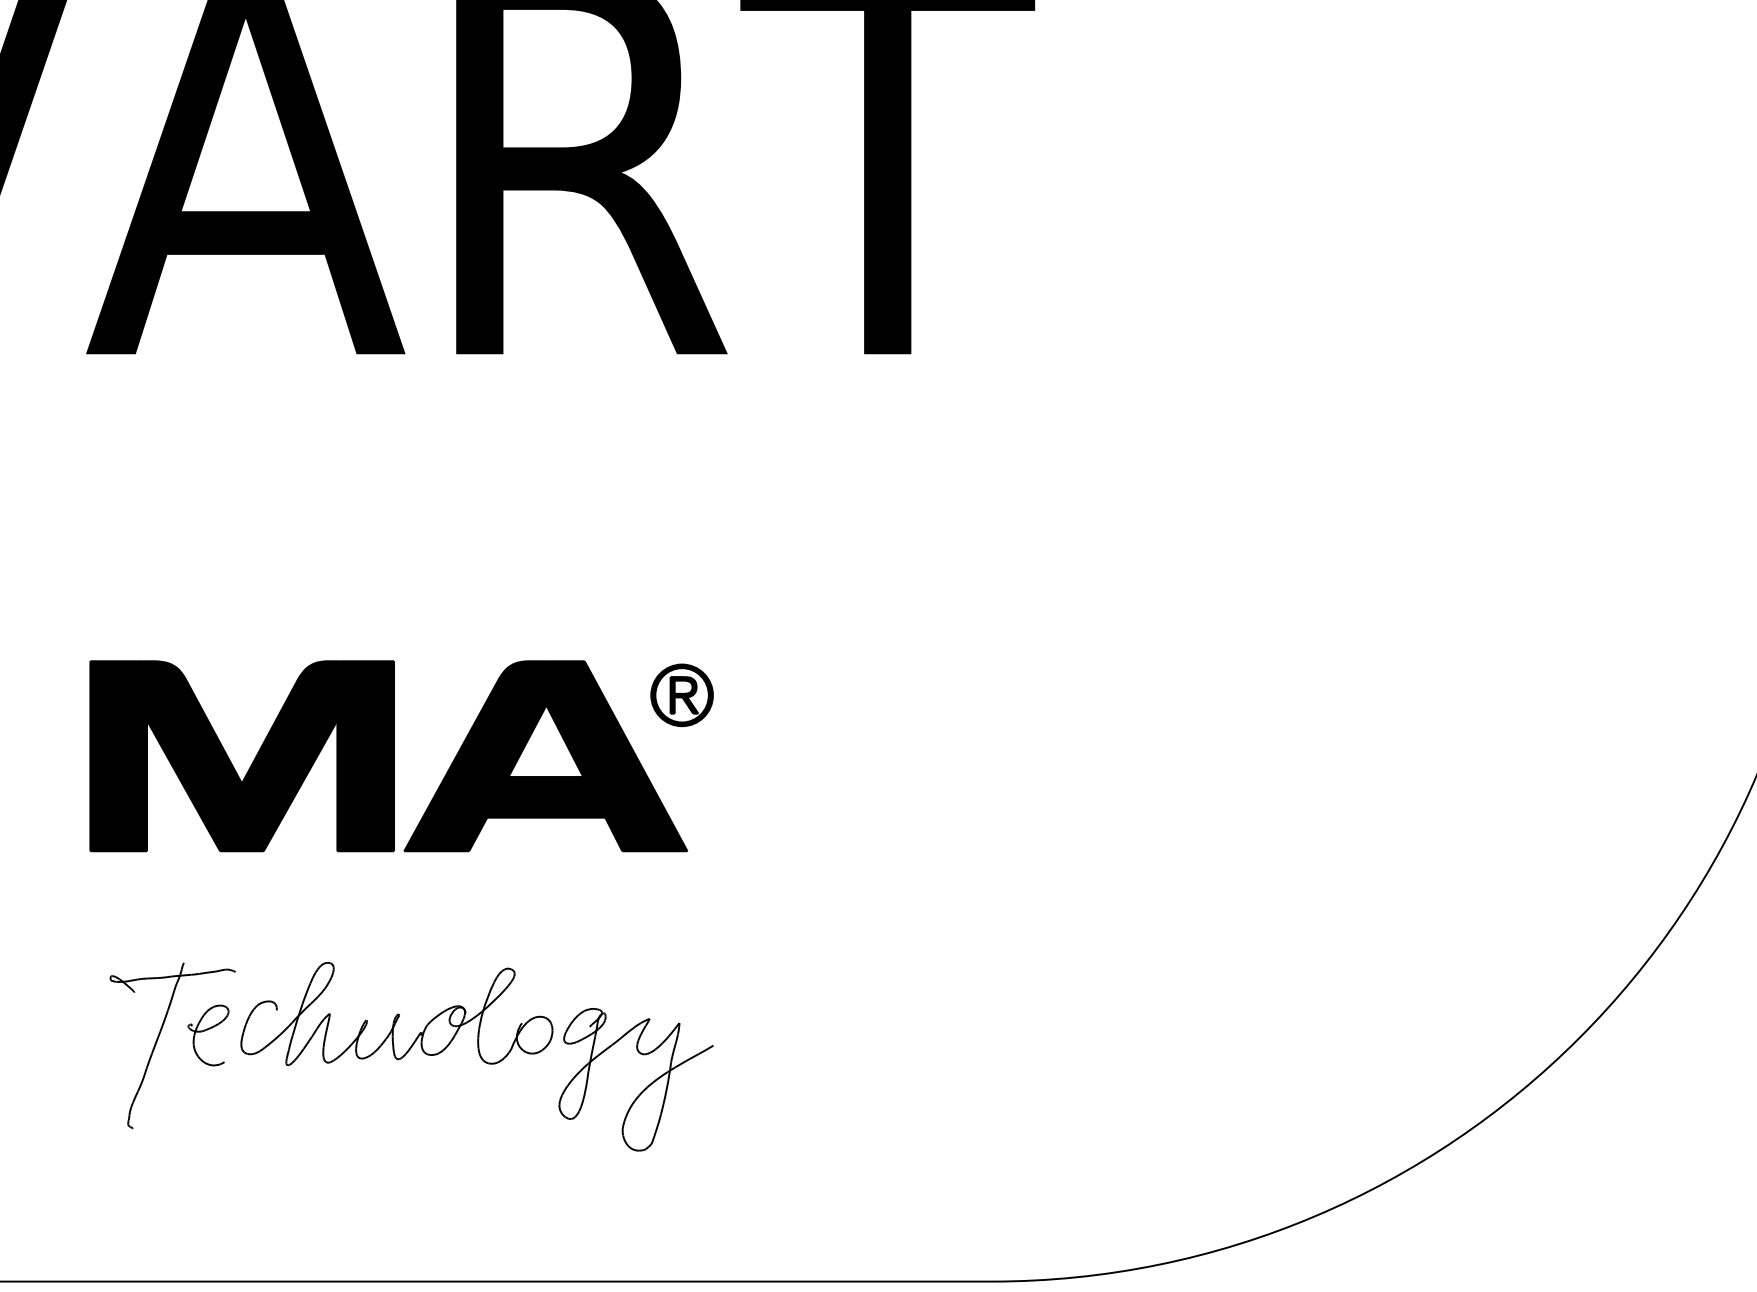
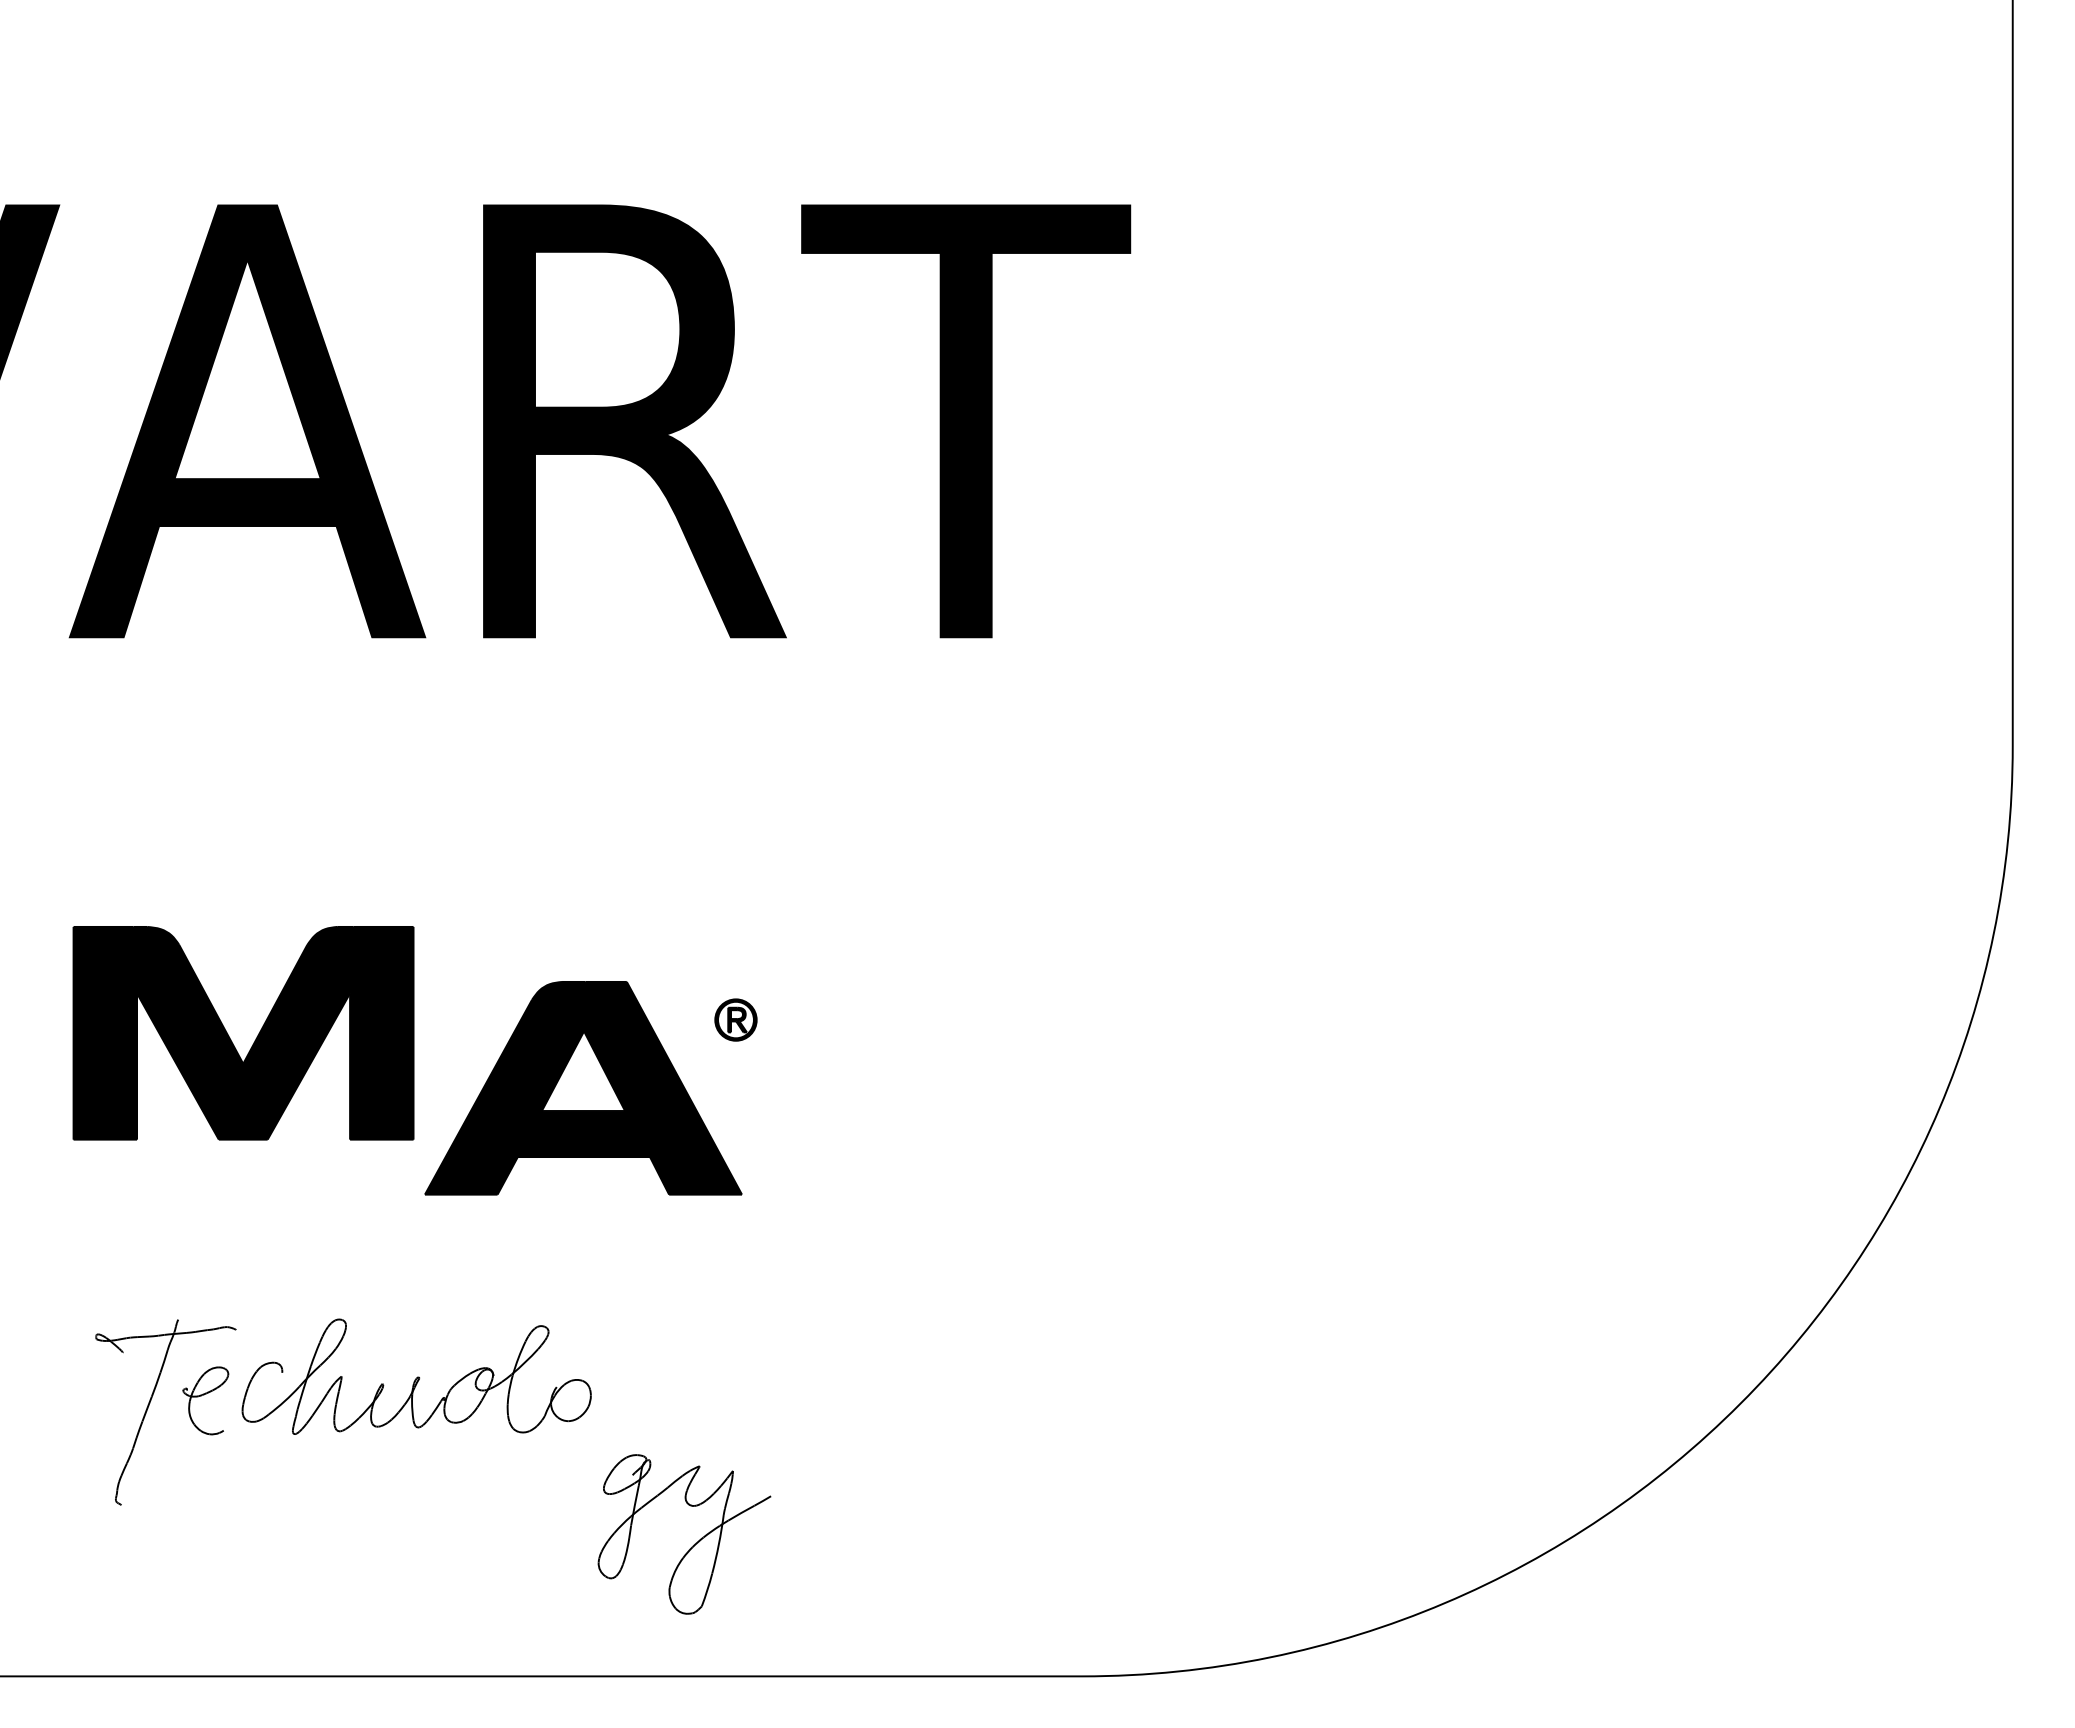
part: (681, 694) -> (735, 1019), size x0.6
part: (252, 760) -> (255, 1038), moved
part: (644, 1088) -> (693, 1544), moved

